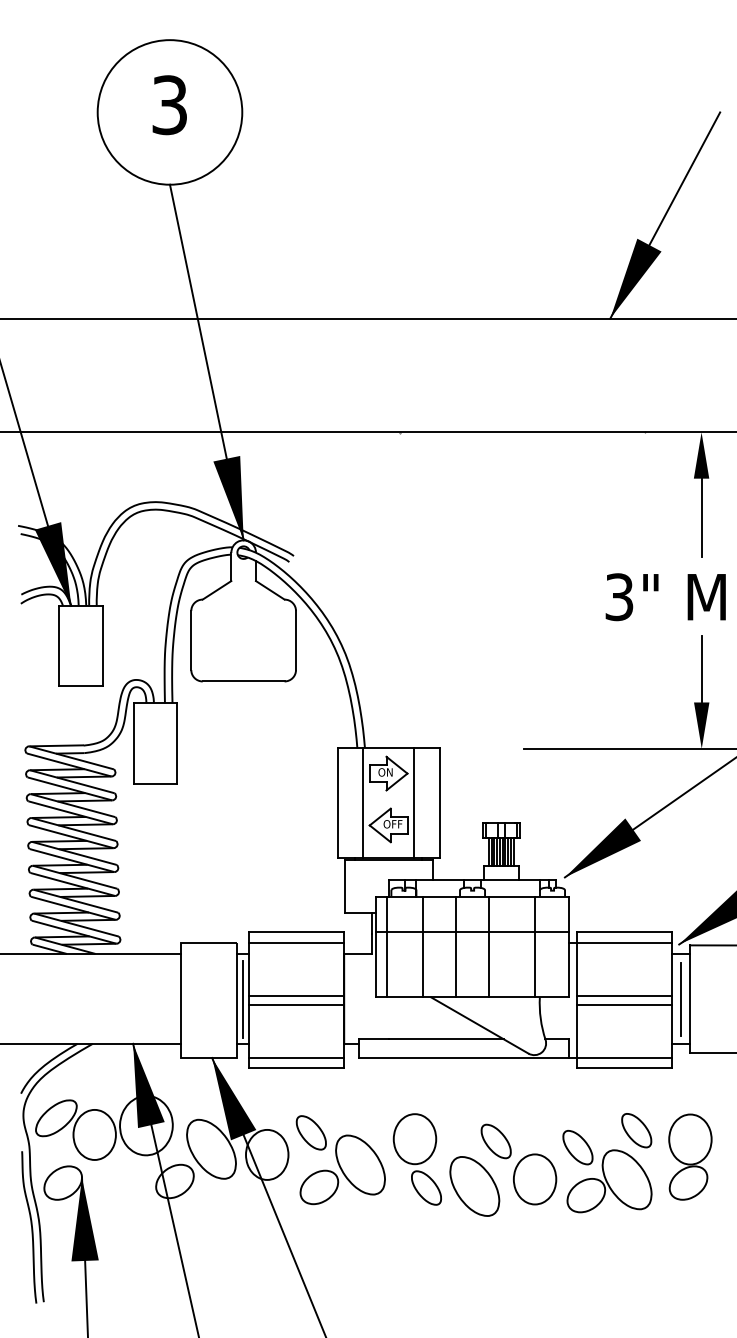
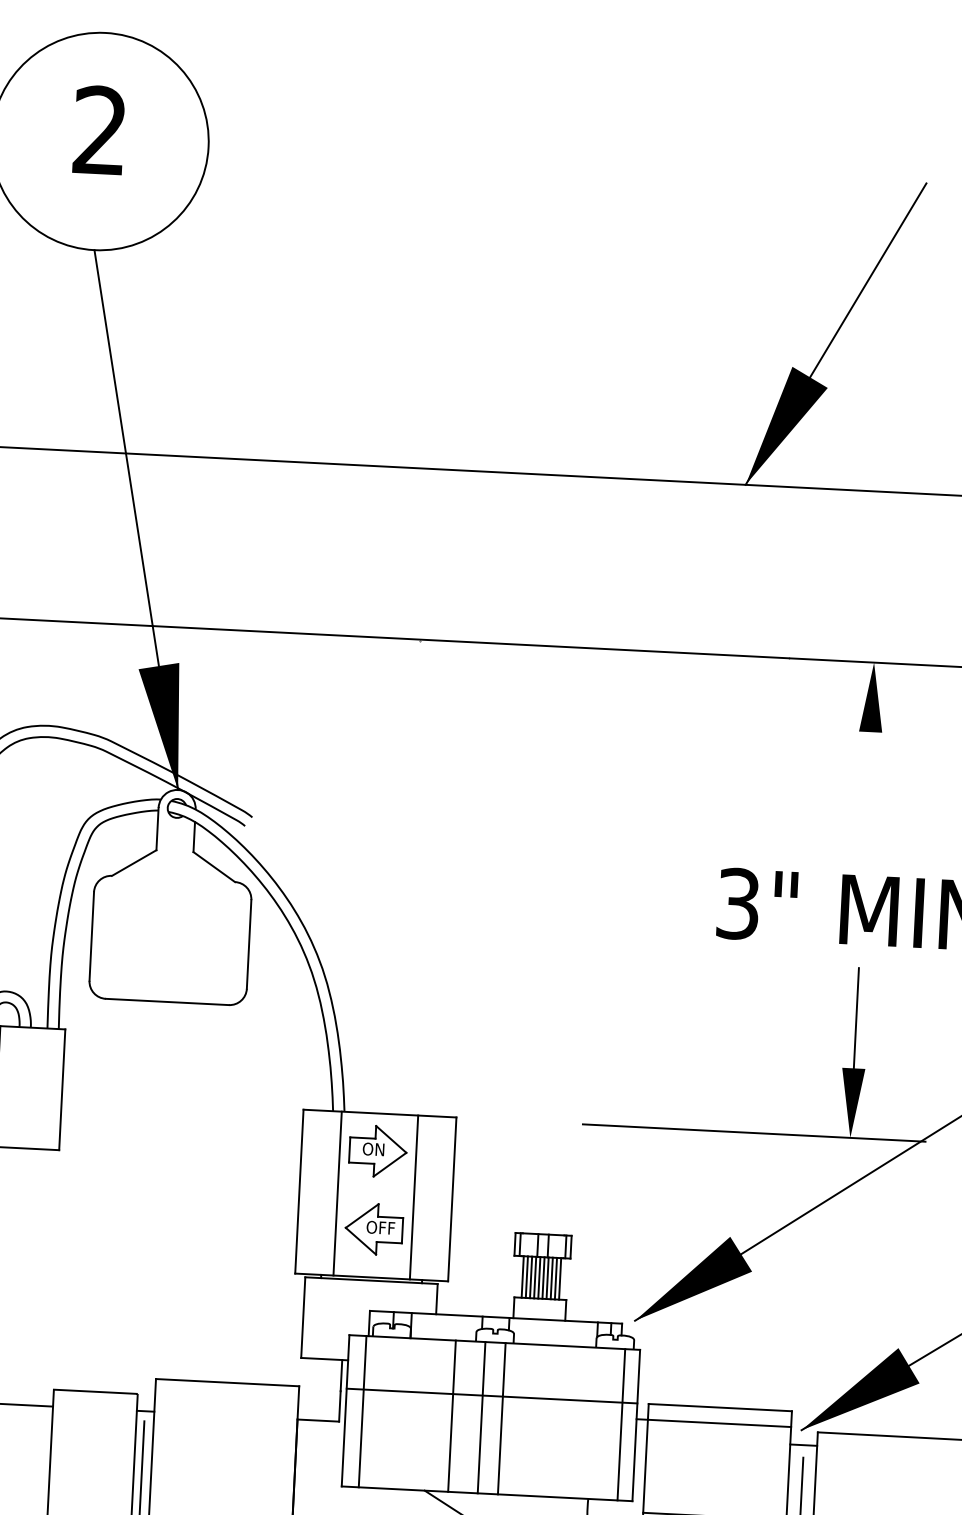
text: (169, 105) -> (99, 131), 3 -> 2
line: (701, 517) -> (867, 790), removed
line: (296, 942) -> (226, 1398), removed
line: (422, 946) -> (451, 1415), moved
line: (455, 946) -> (501, 1418), moved
line: (489, 946) -> (481, 1417), moved
line: (535, 946) -> (621, 1424), moved
line: (296, 996) -> (222, 1479), removed
line: (624, 996) -> (715, 1504), removed
line: (296, 1004) -> (222, 1491), removed

